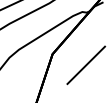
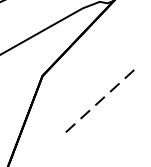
line: (86, 65) -> (103, 99), solid -> dashed

